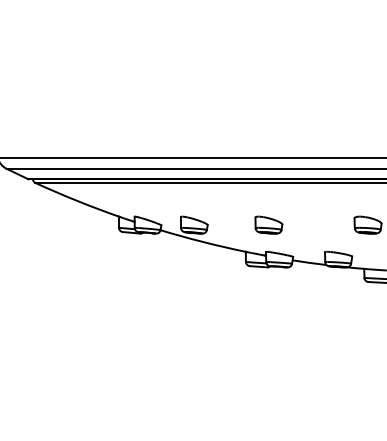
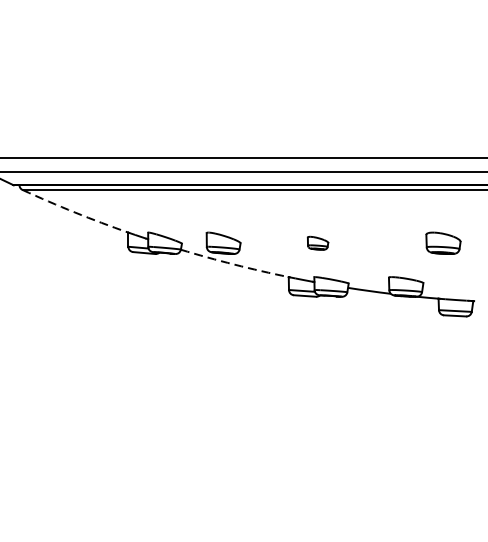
arc: (76, 200) -> (74, 212), solid -> dashed
part: (268, 224) -> (317, 242), size x0.6
arc: (202, 241) -> (233, 264), solid -> dashed

